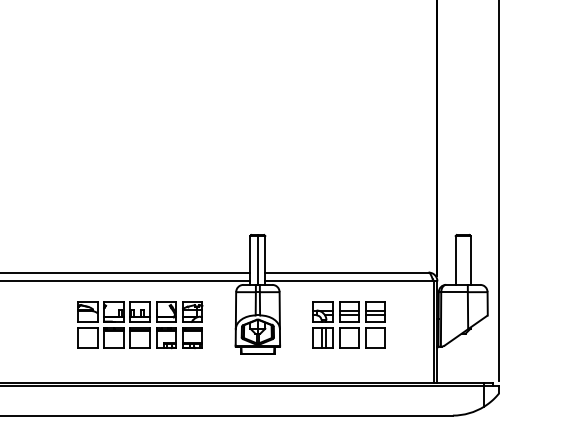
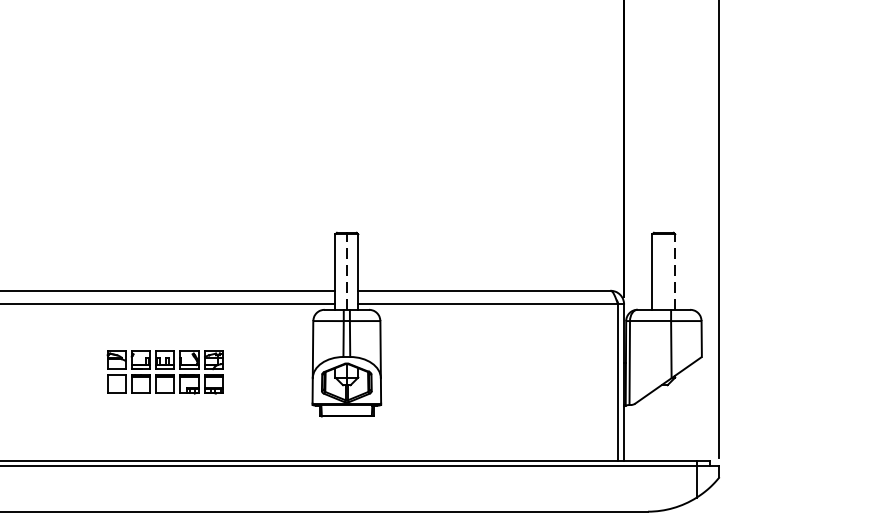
line: (257, 259) -> (346, 270), solid -> dashed
line: (470, 259) -> (675, 270), solid -> dashed
part: (348, 324) -> (486, 370), removed
part: (140, 325) -> (165, 372), size x0.6

